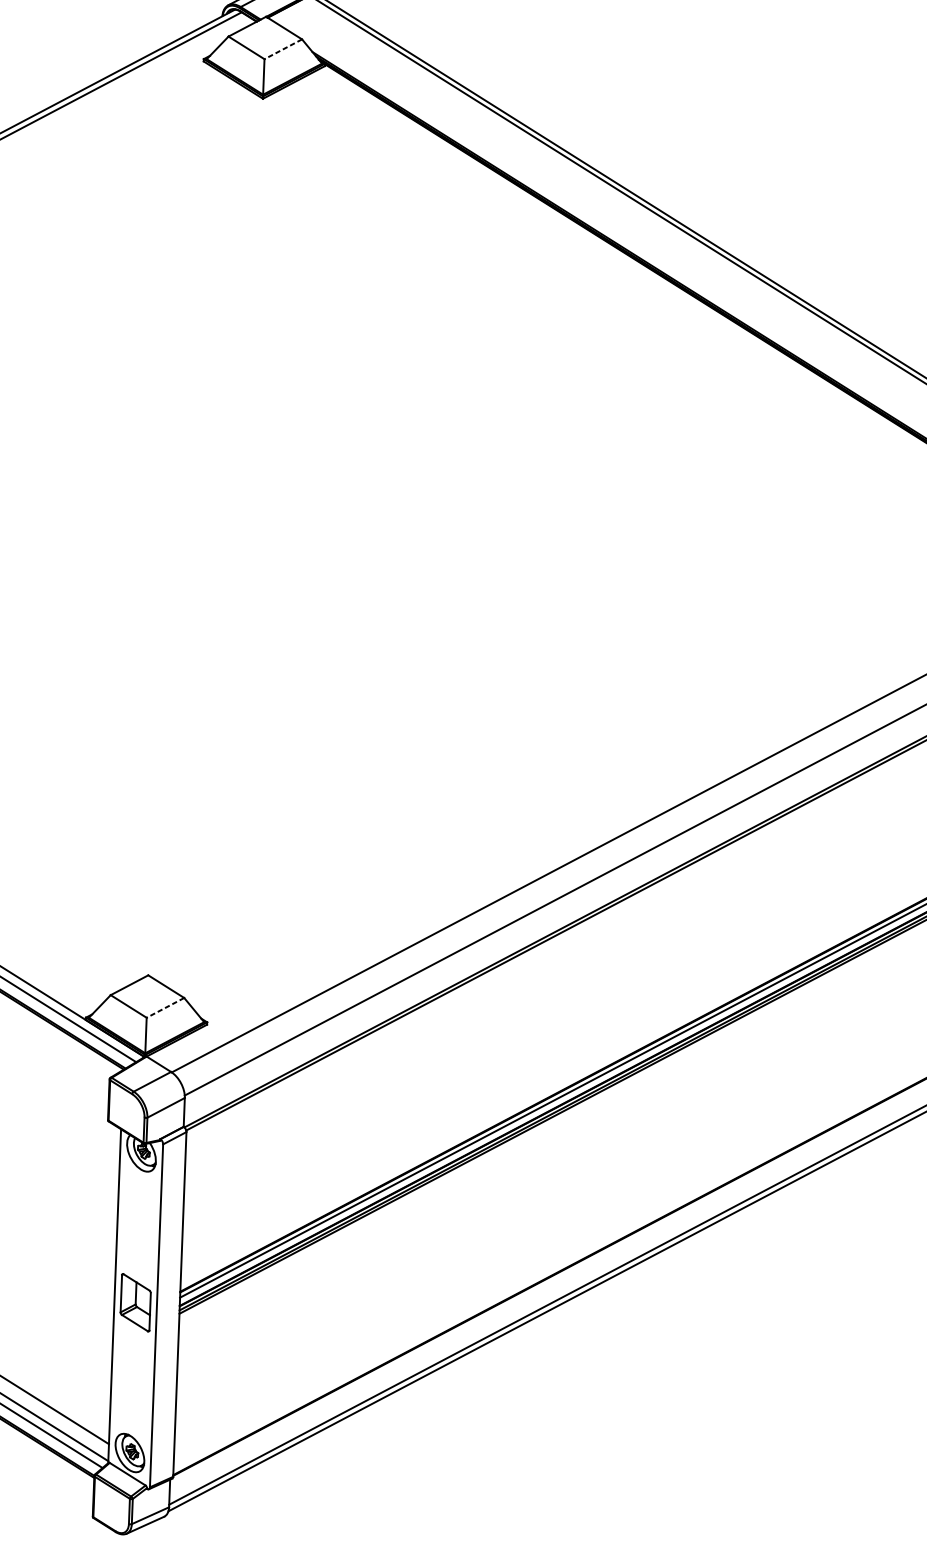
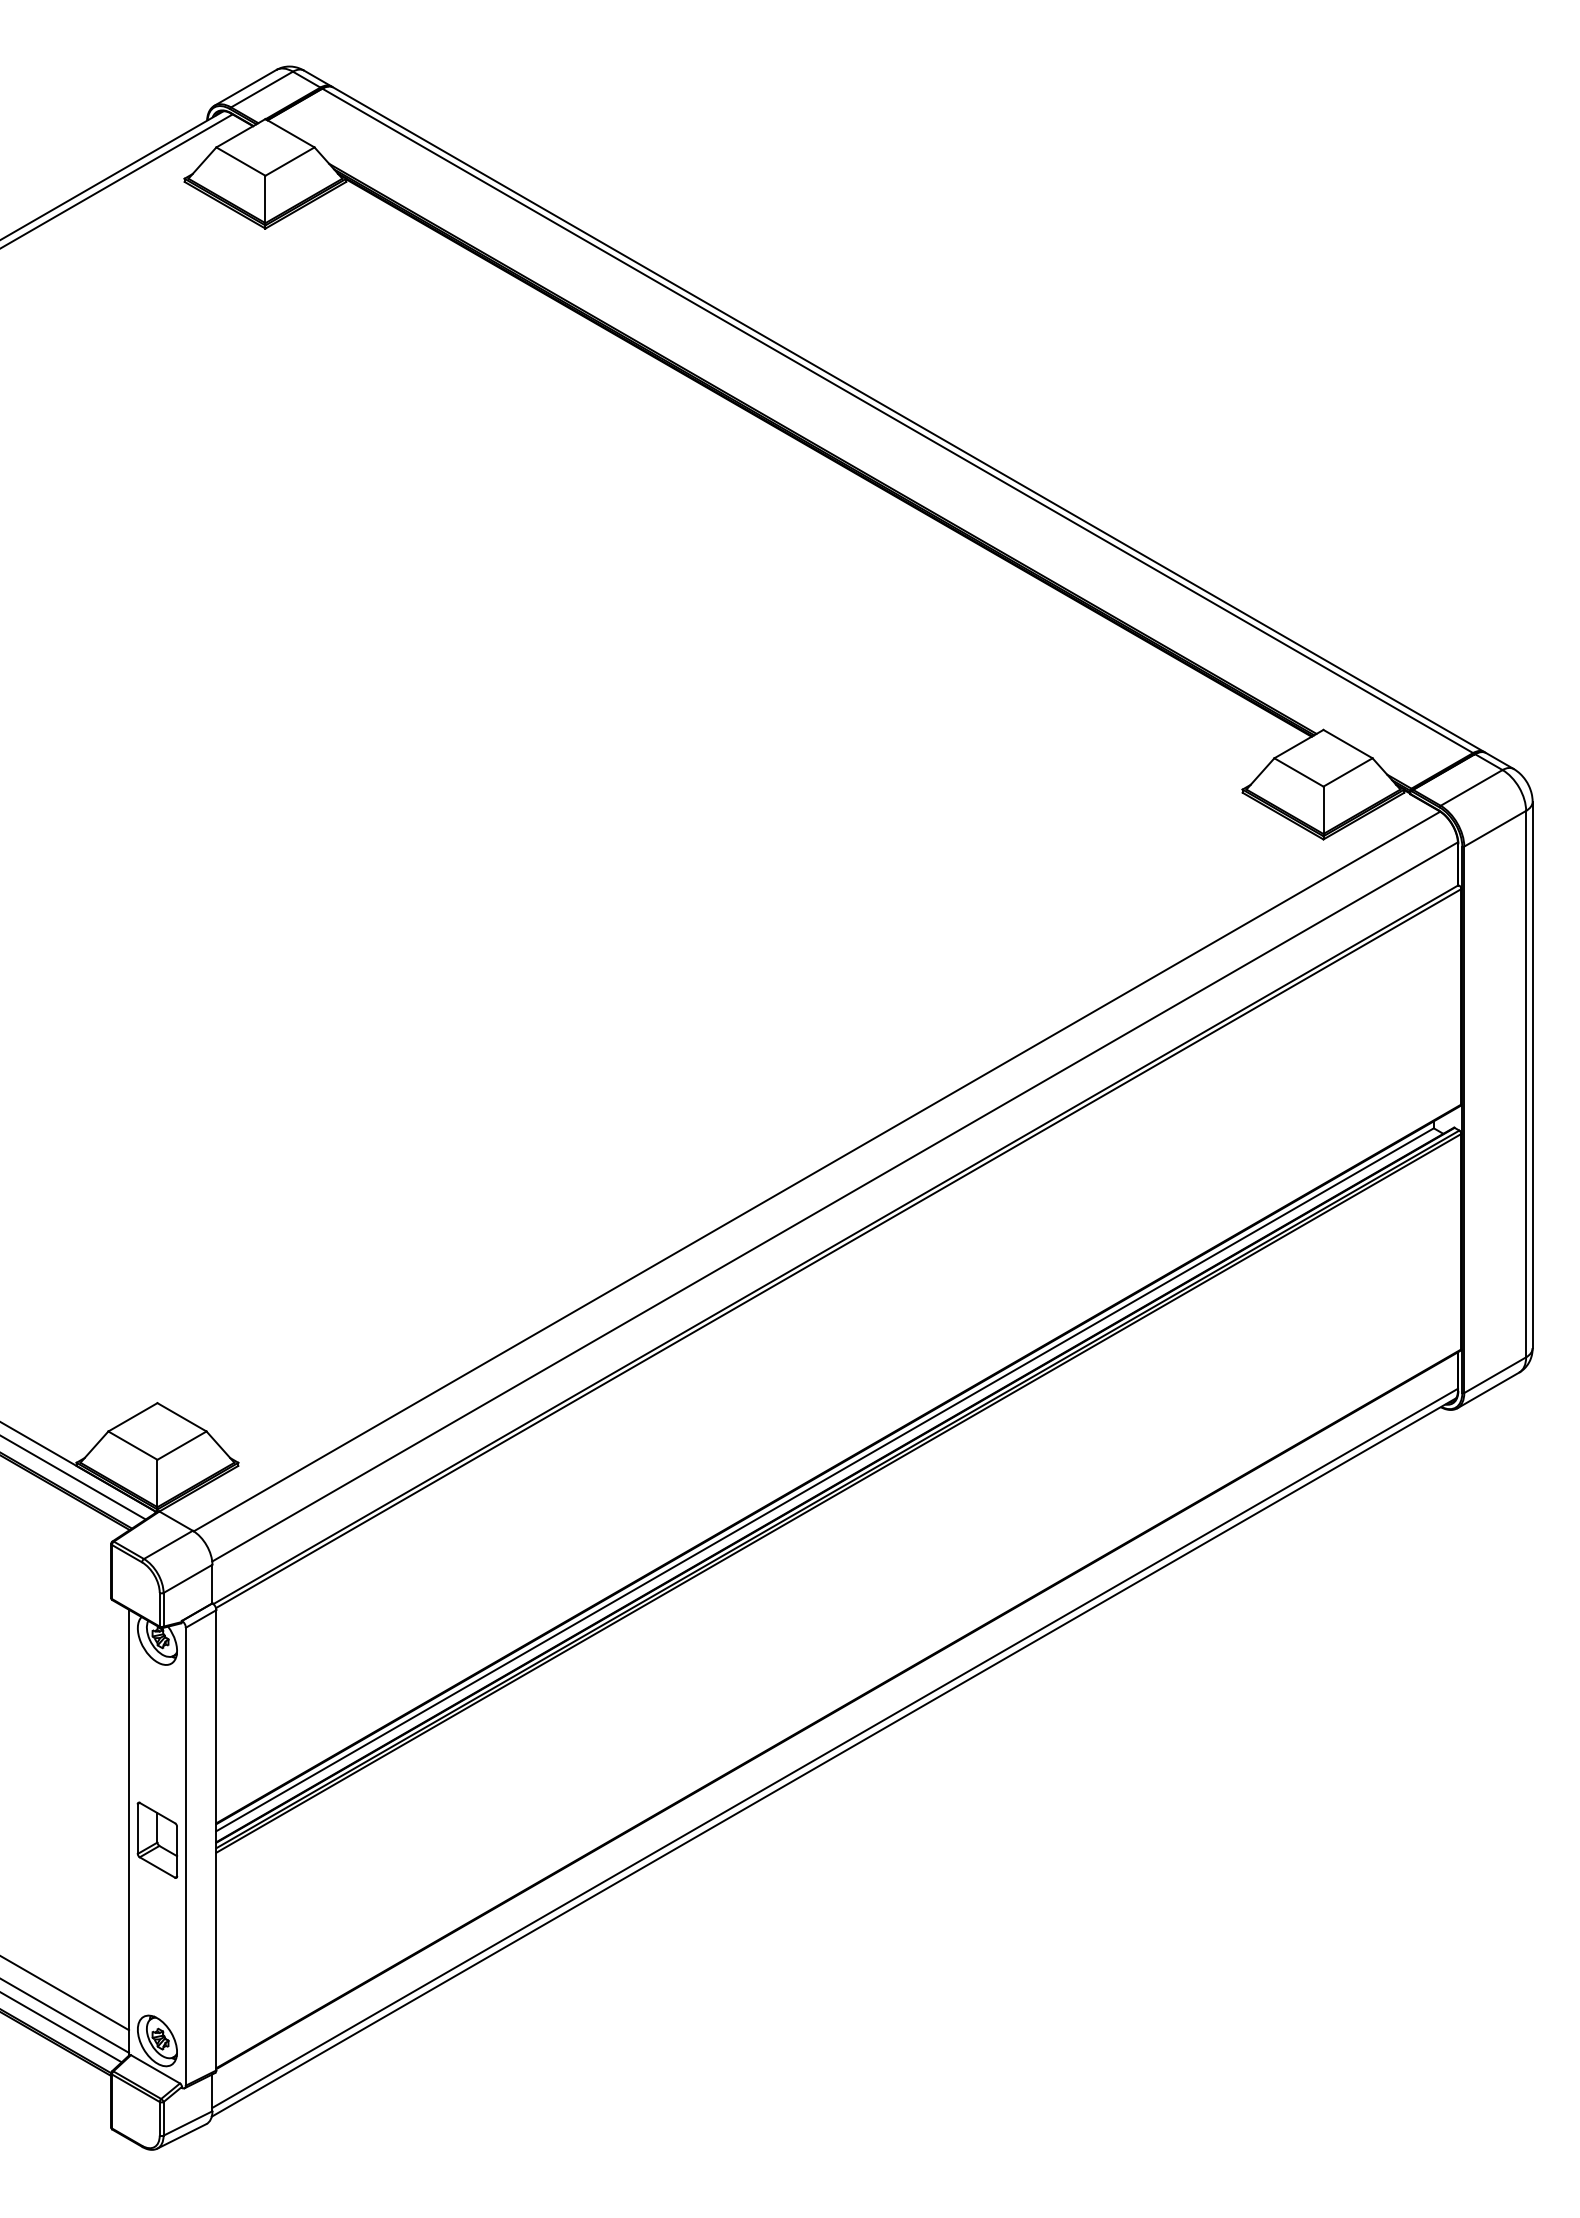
line: (282, 49) -> (289, 161), dashed -> solid
line: (165, 1007) -> (181, 1445), dashed -> solid

